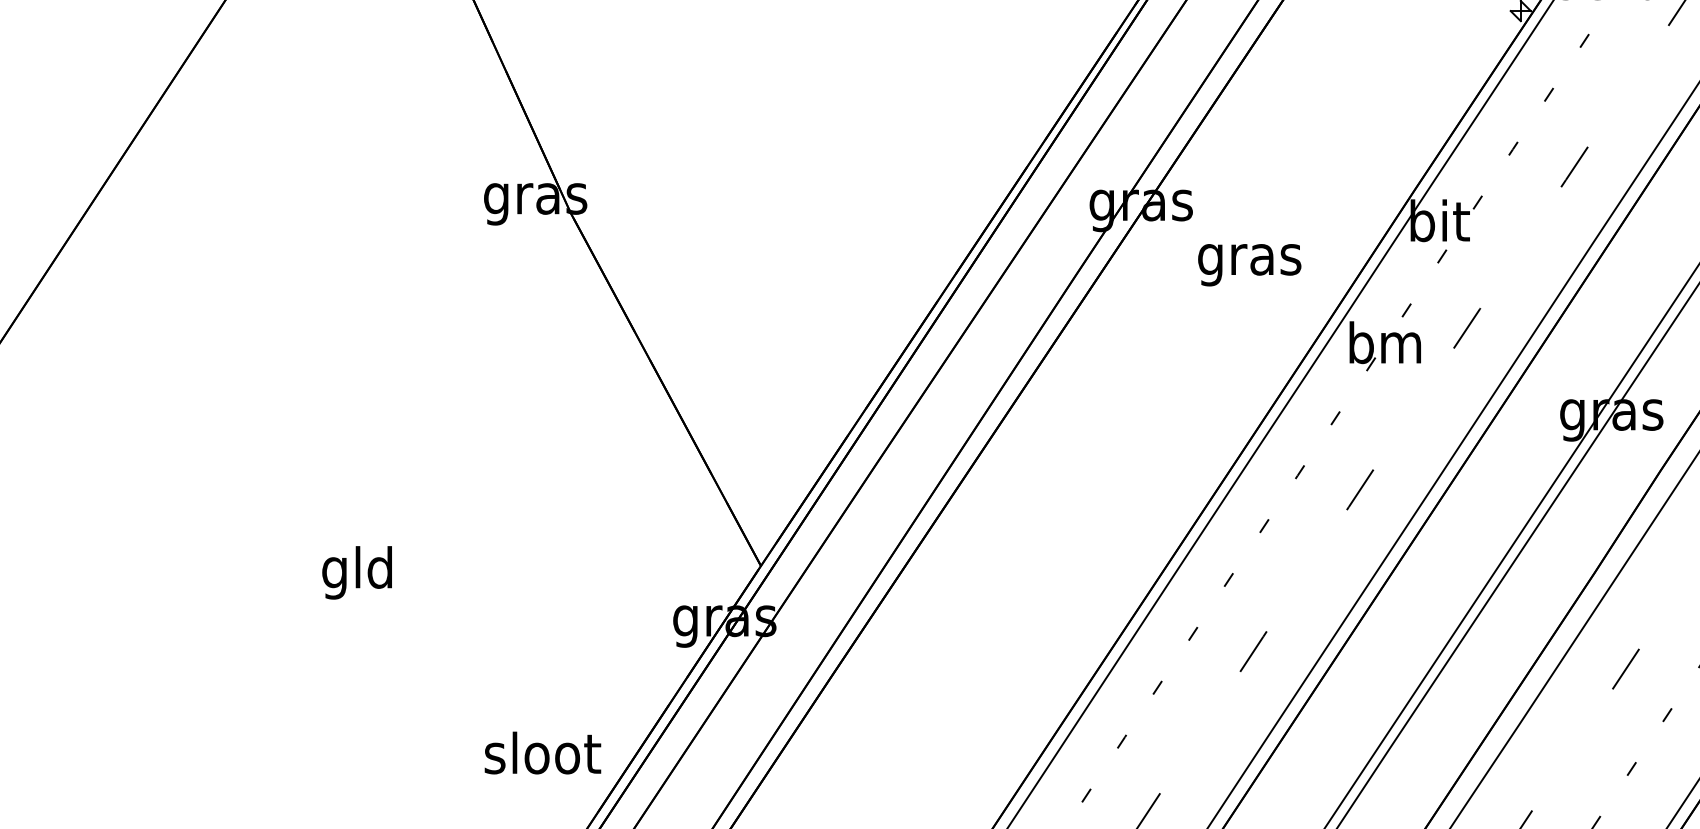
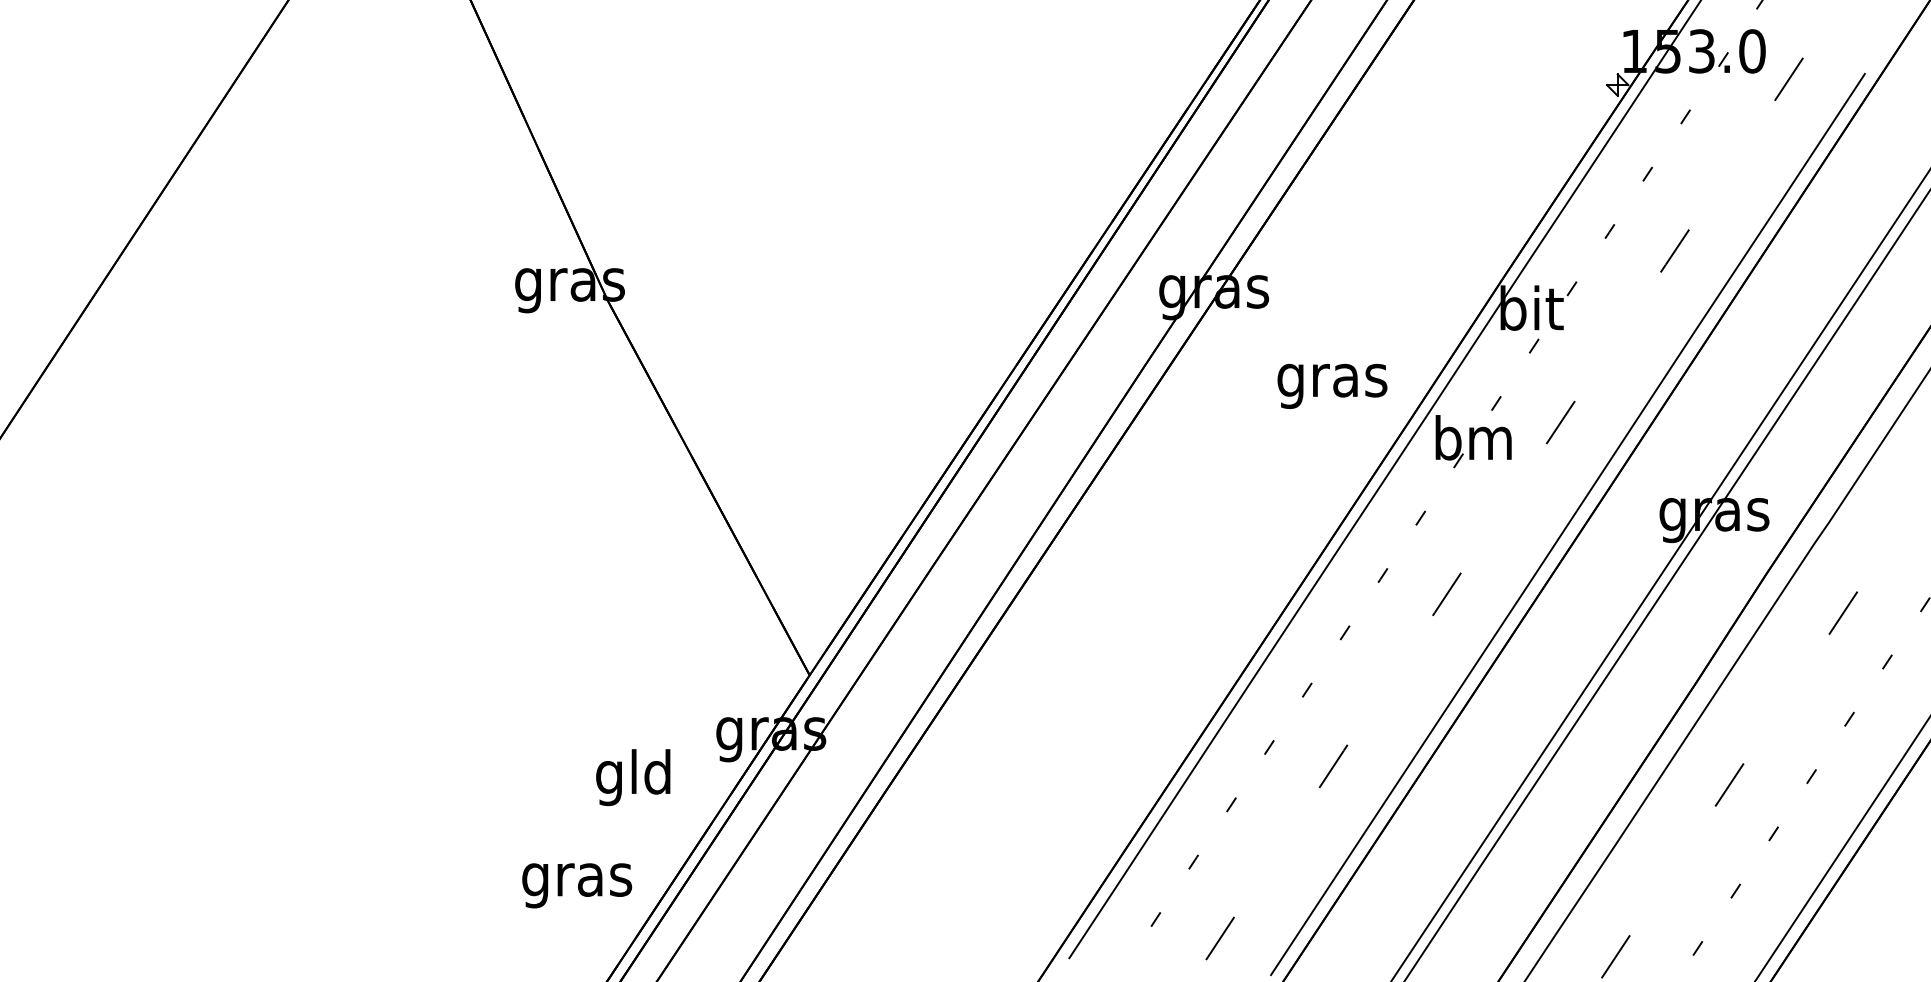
text: (1249, 264) -> (1332, 385), moved
text: (357, 572) -> (633, 777), moved
text: (542, 758) -> (577, 879), sloot -> gras

